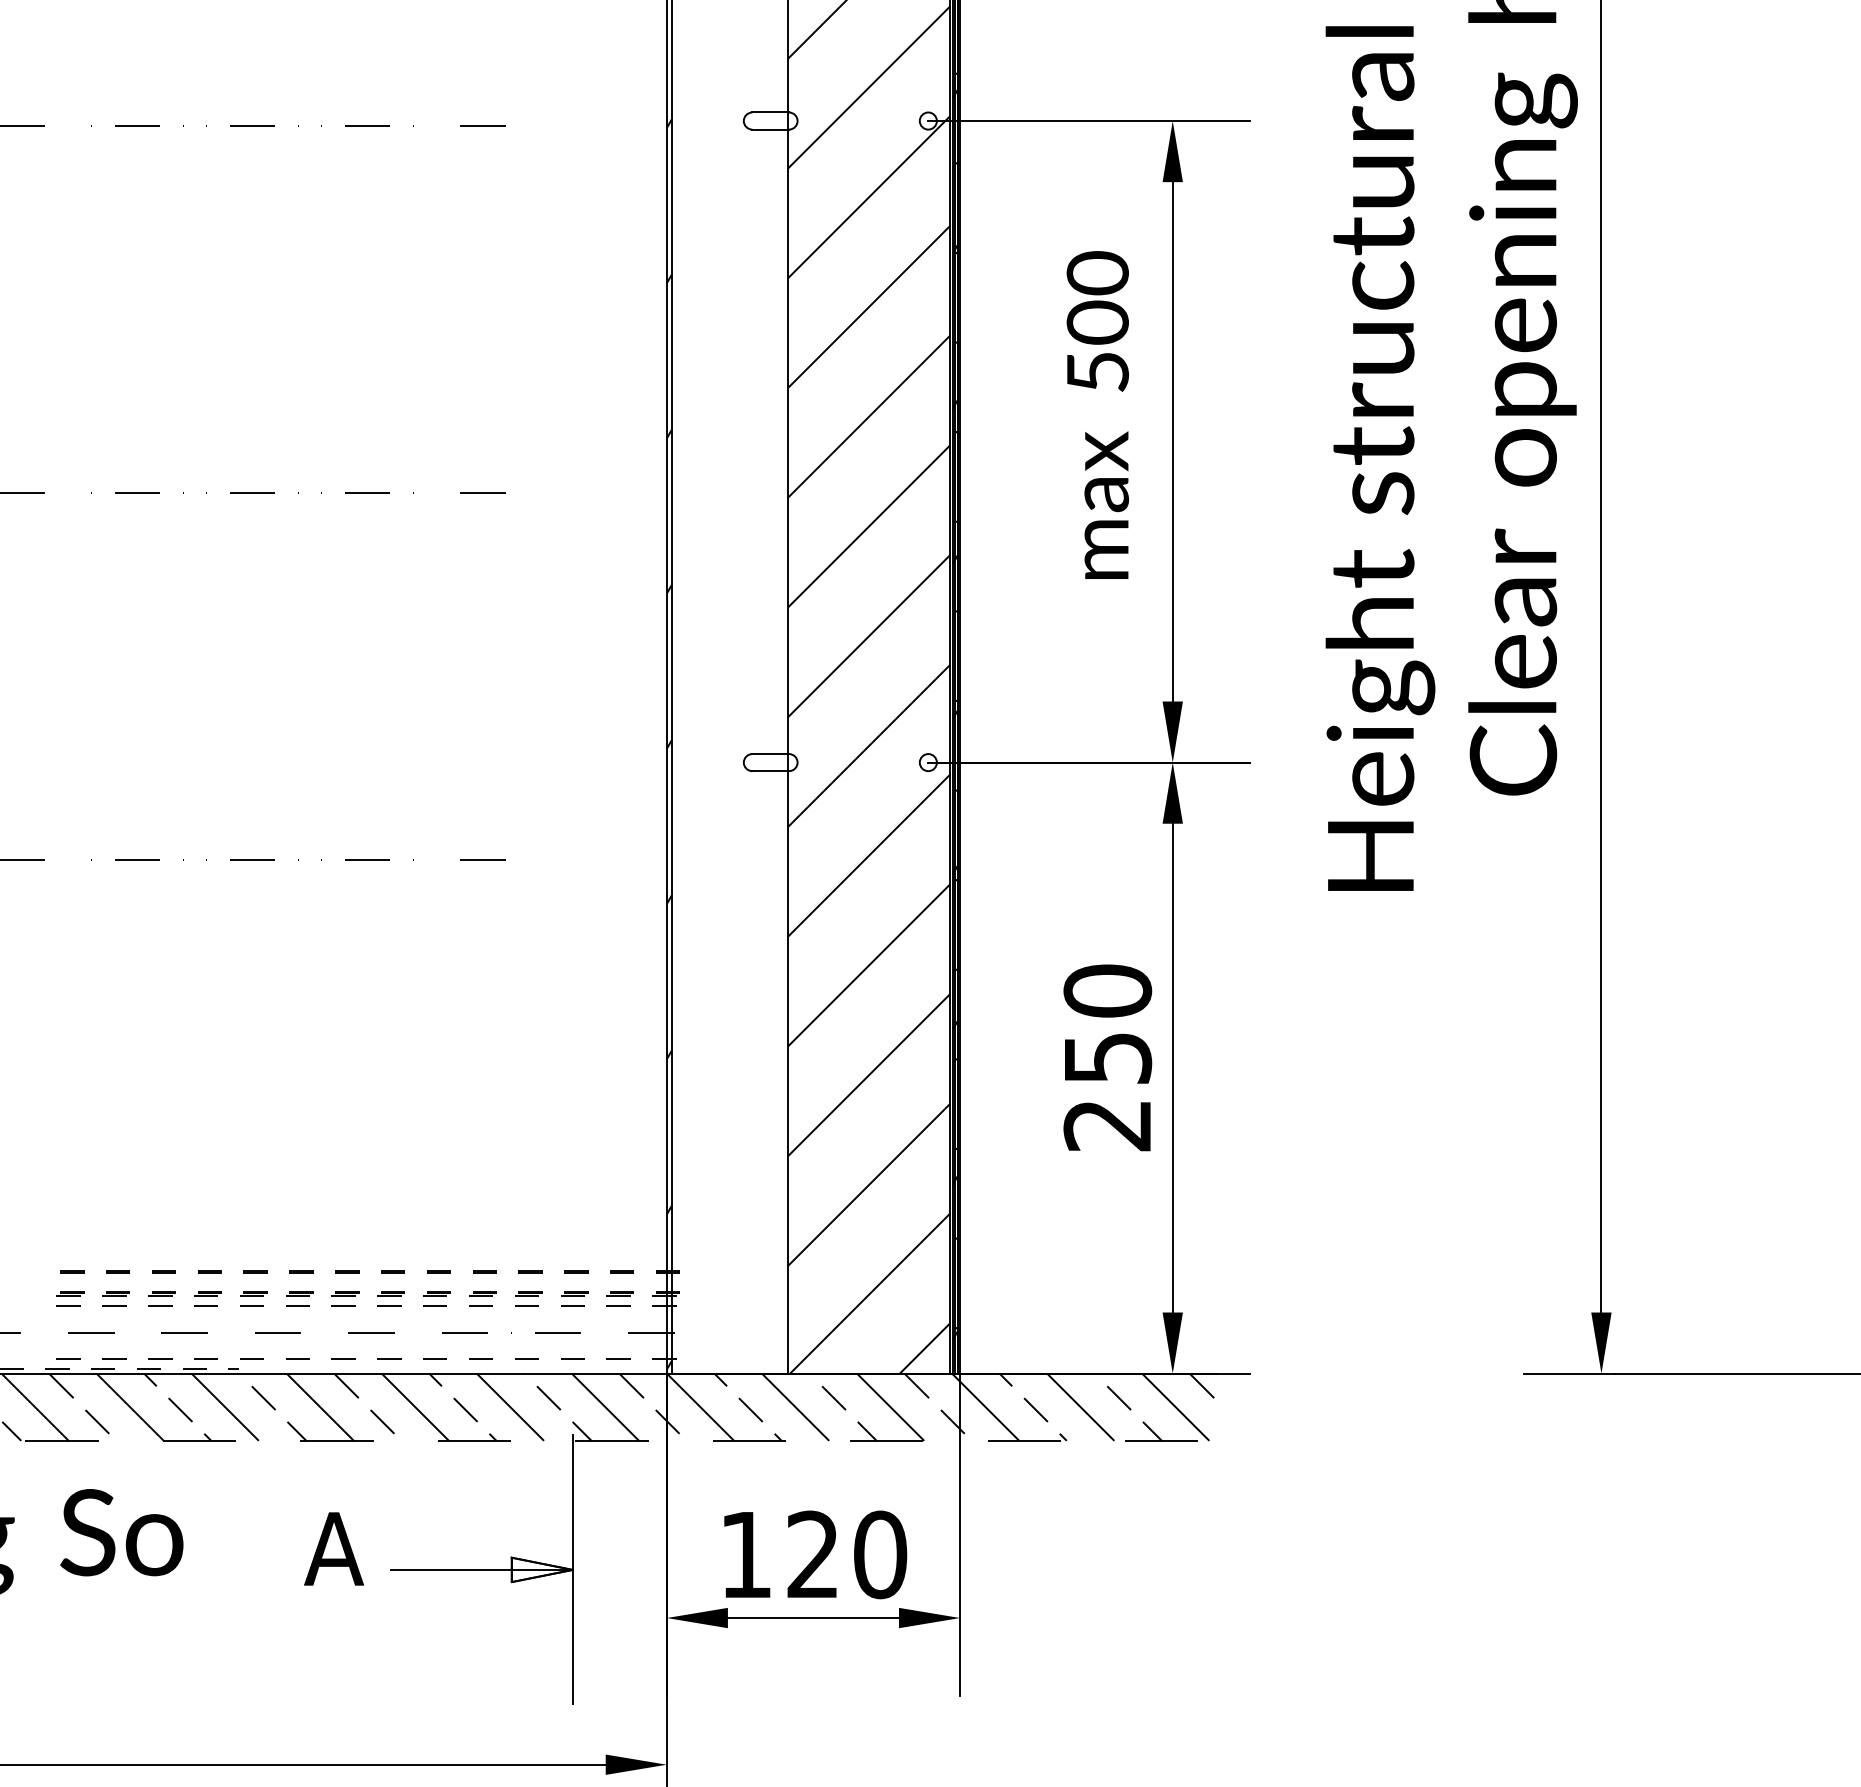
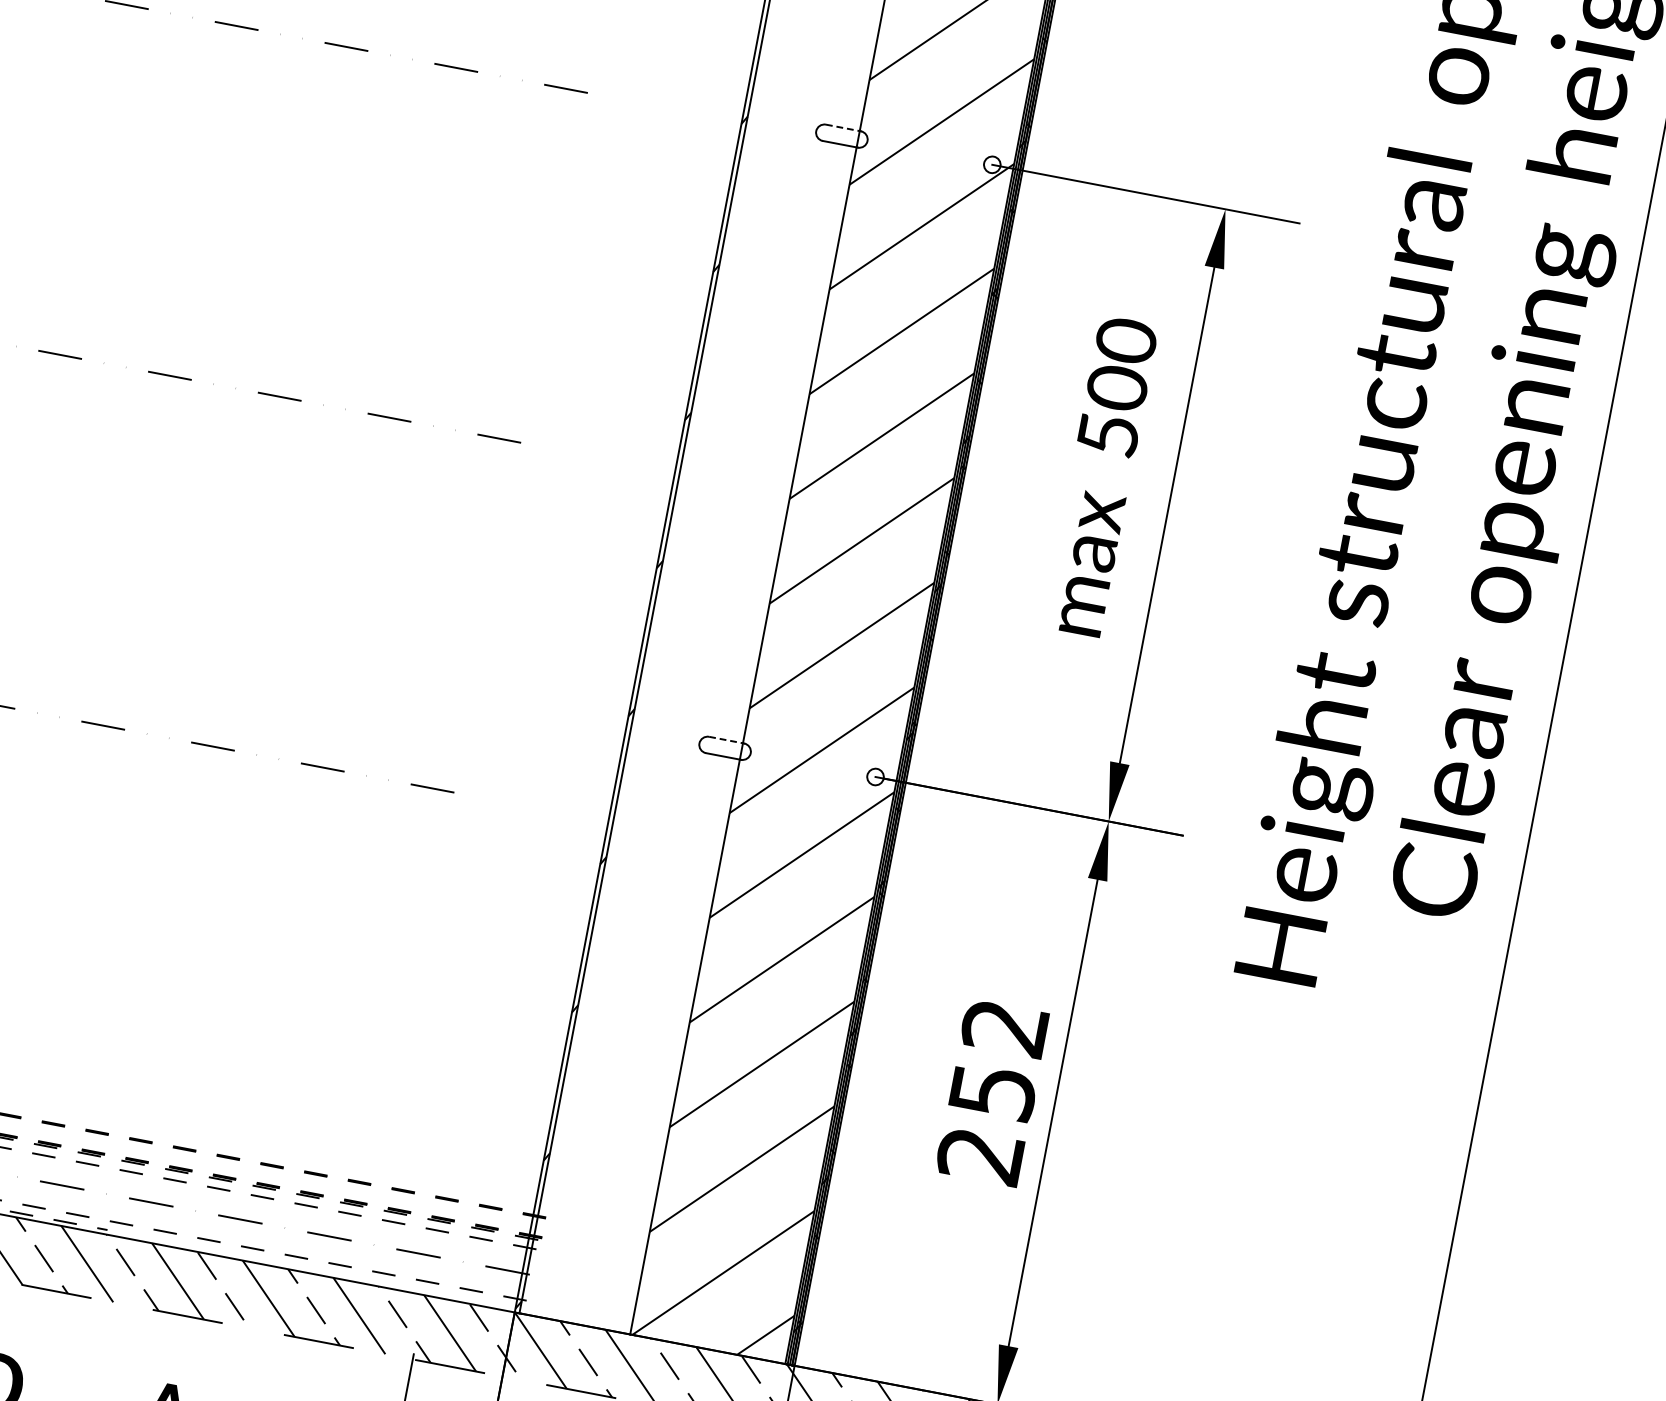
line: (770, 112) -> (843, 127), solid -> dashed
line: (770, 754) -> (726, 740), solid -> dashed
text: (1107, 990) -> (1004, 1027), 250 -> 252

